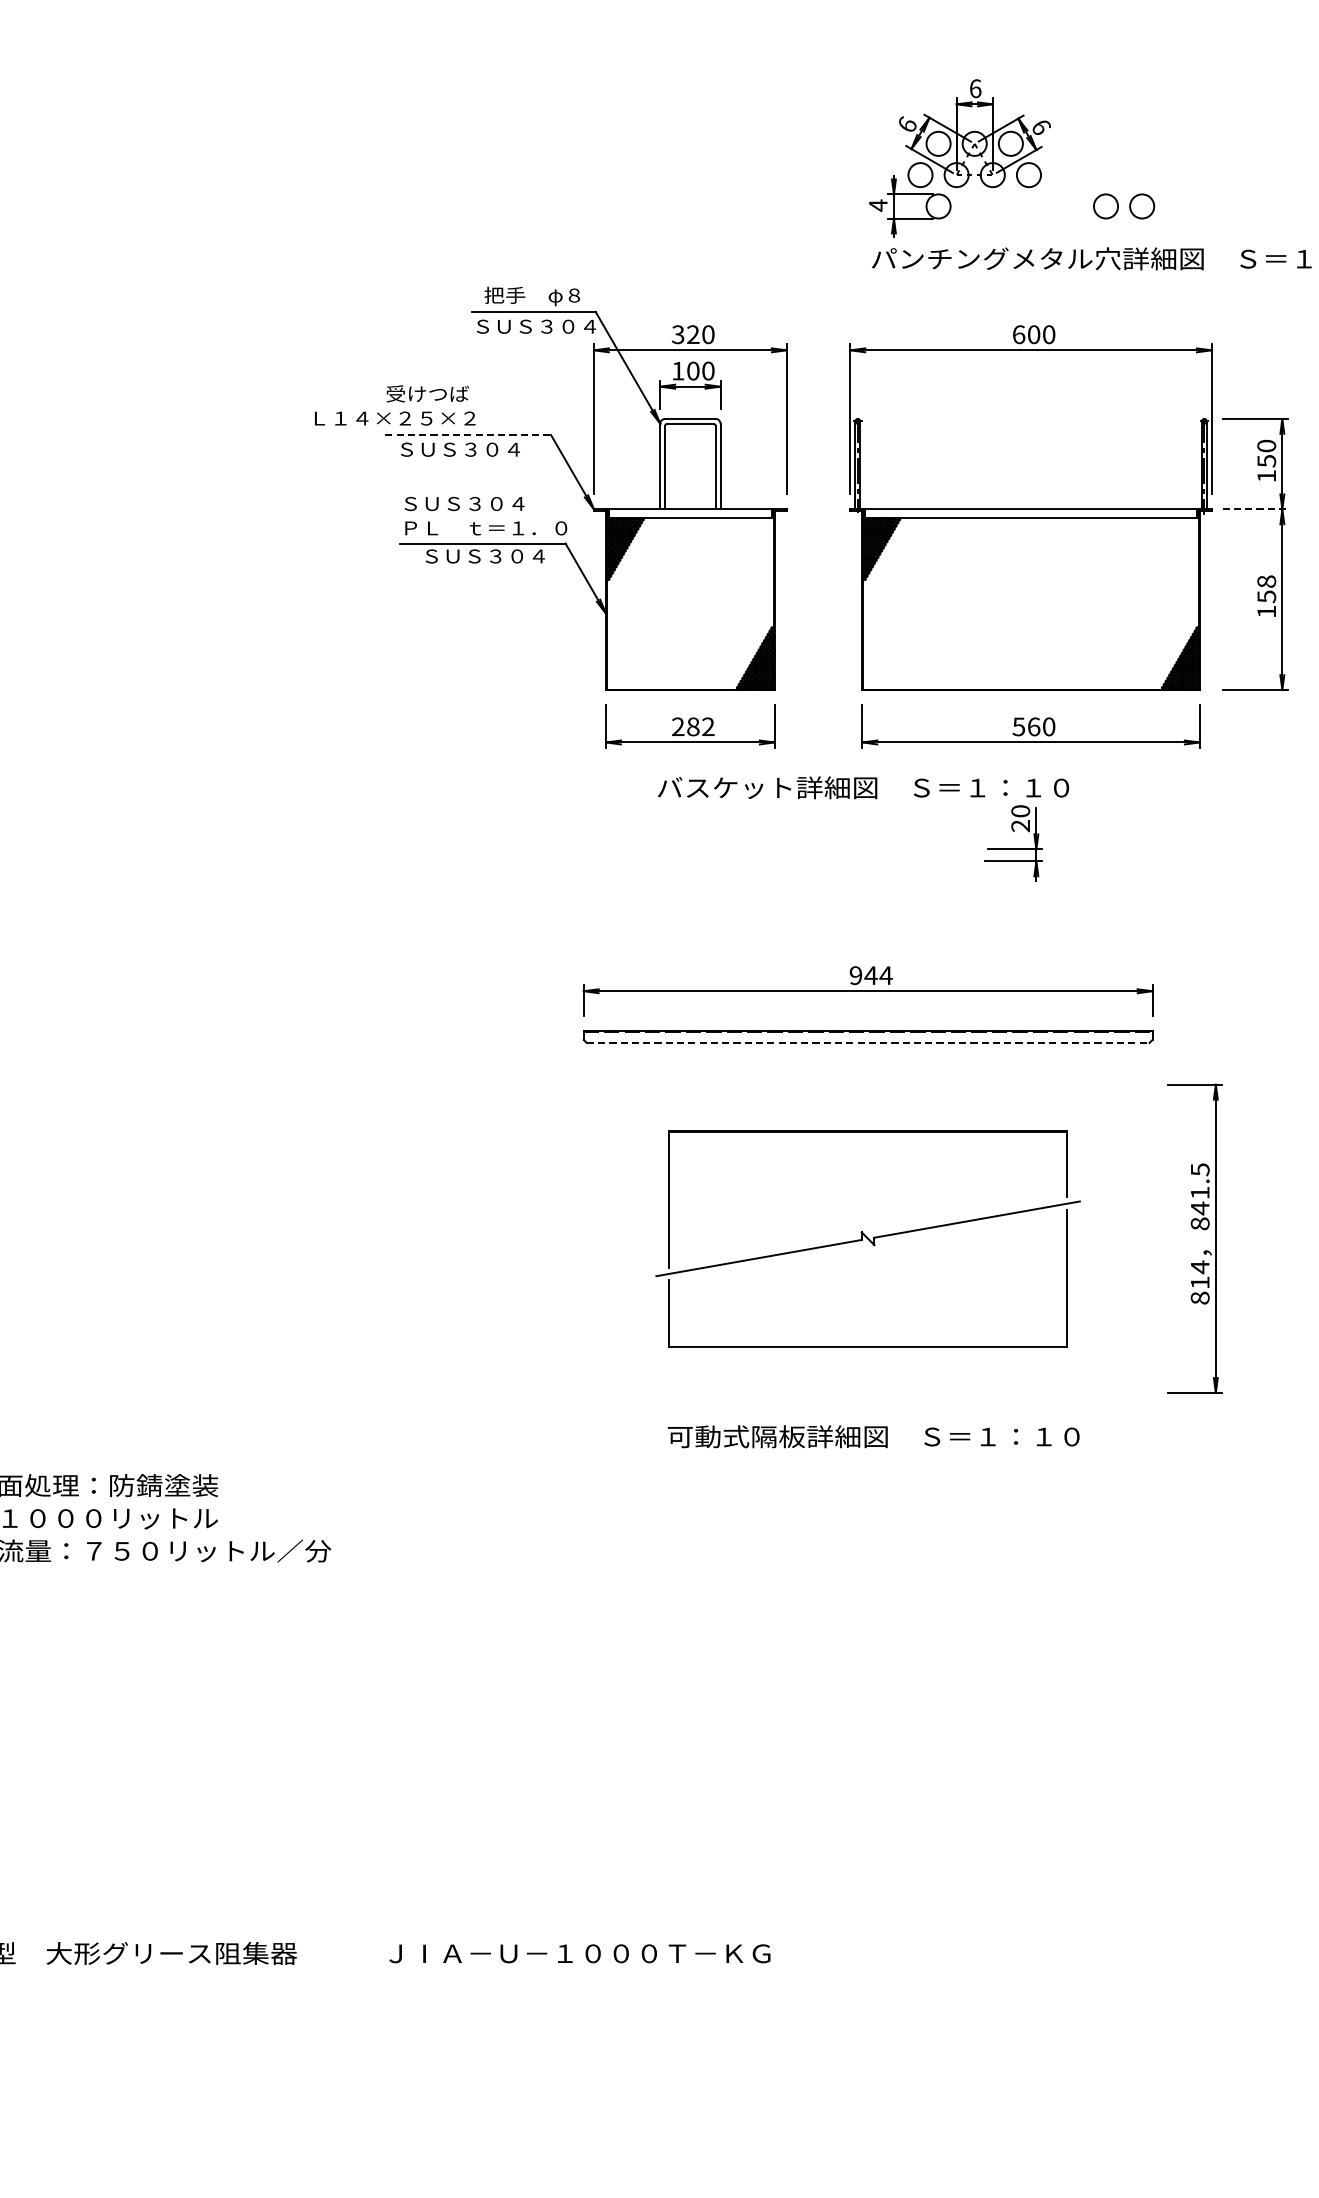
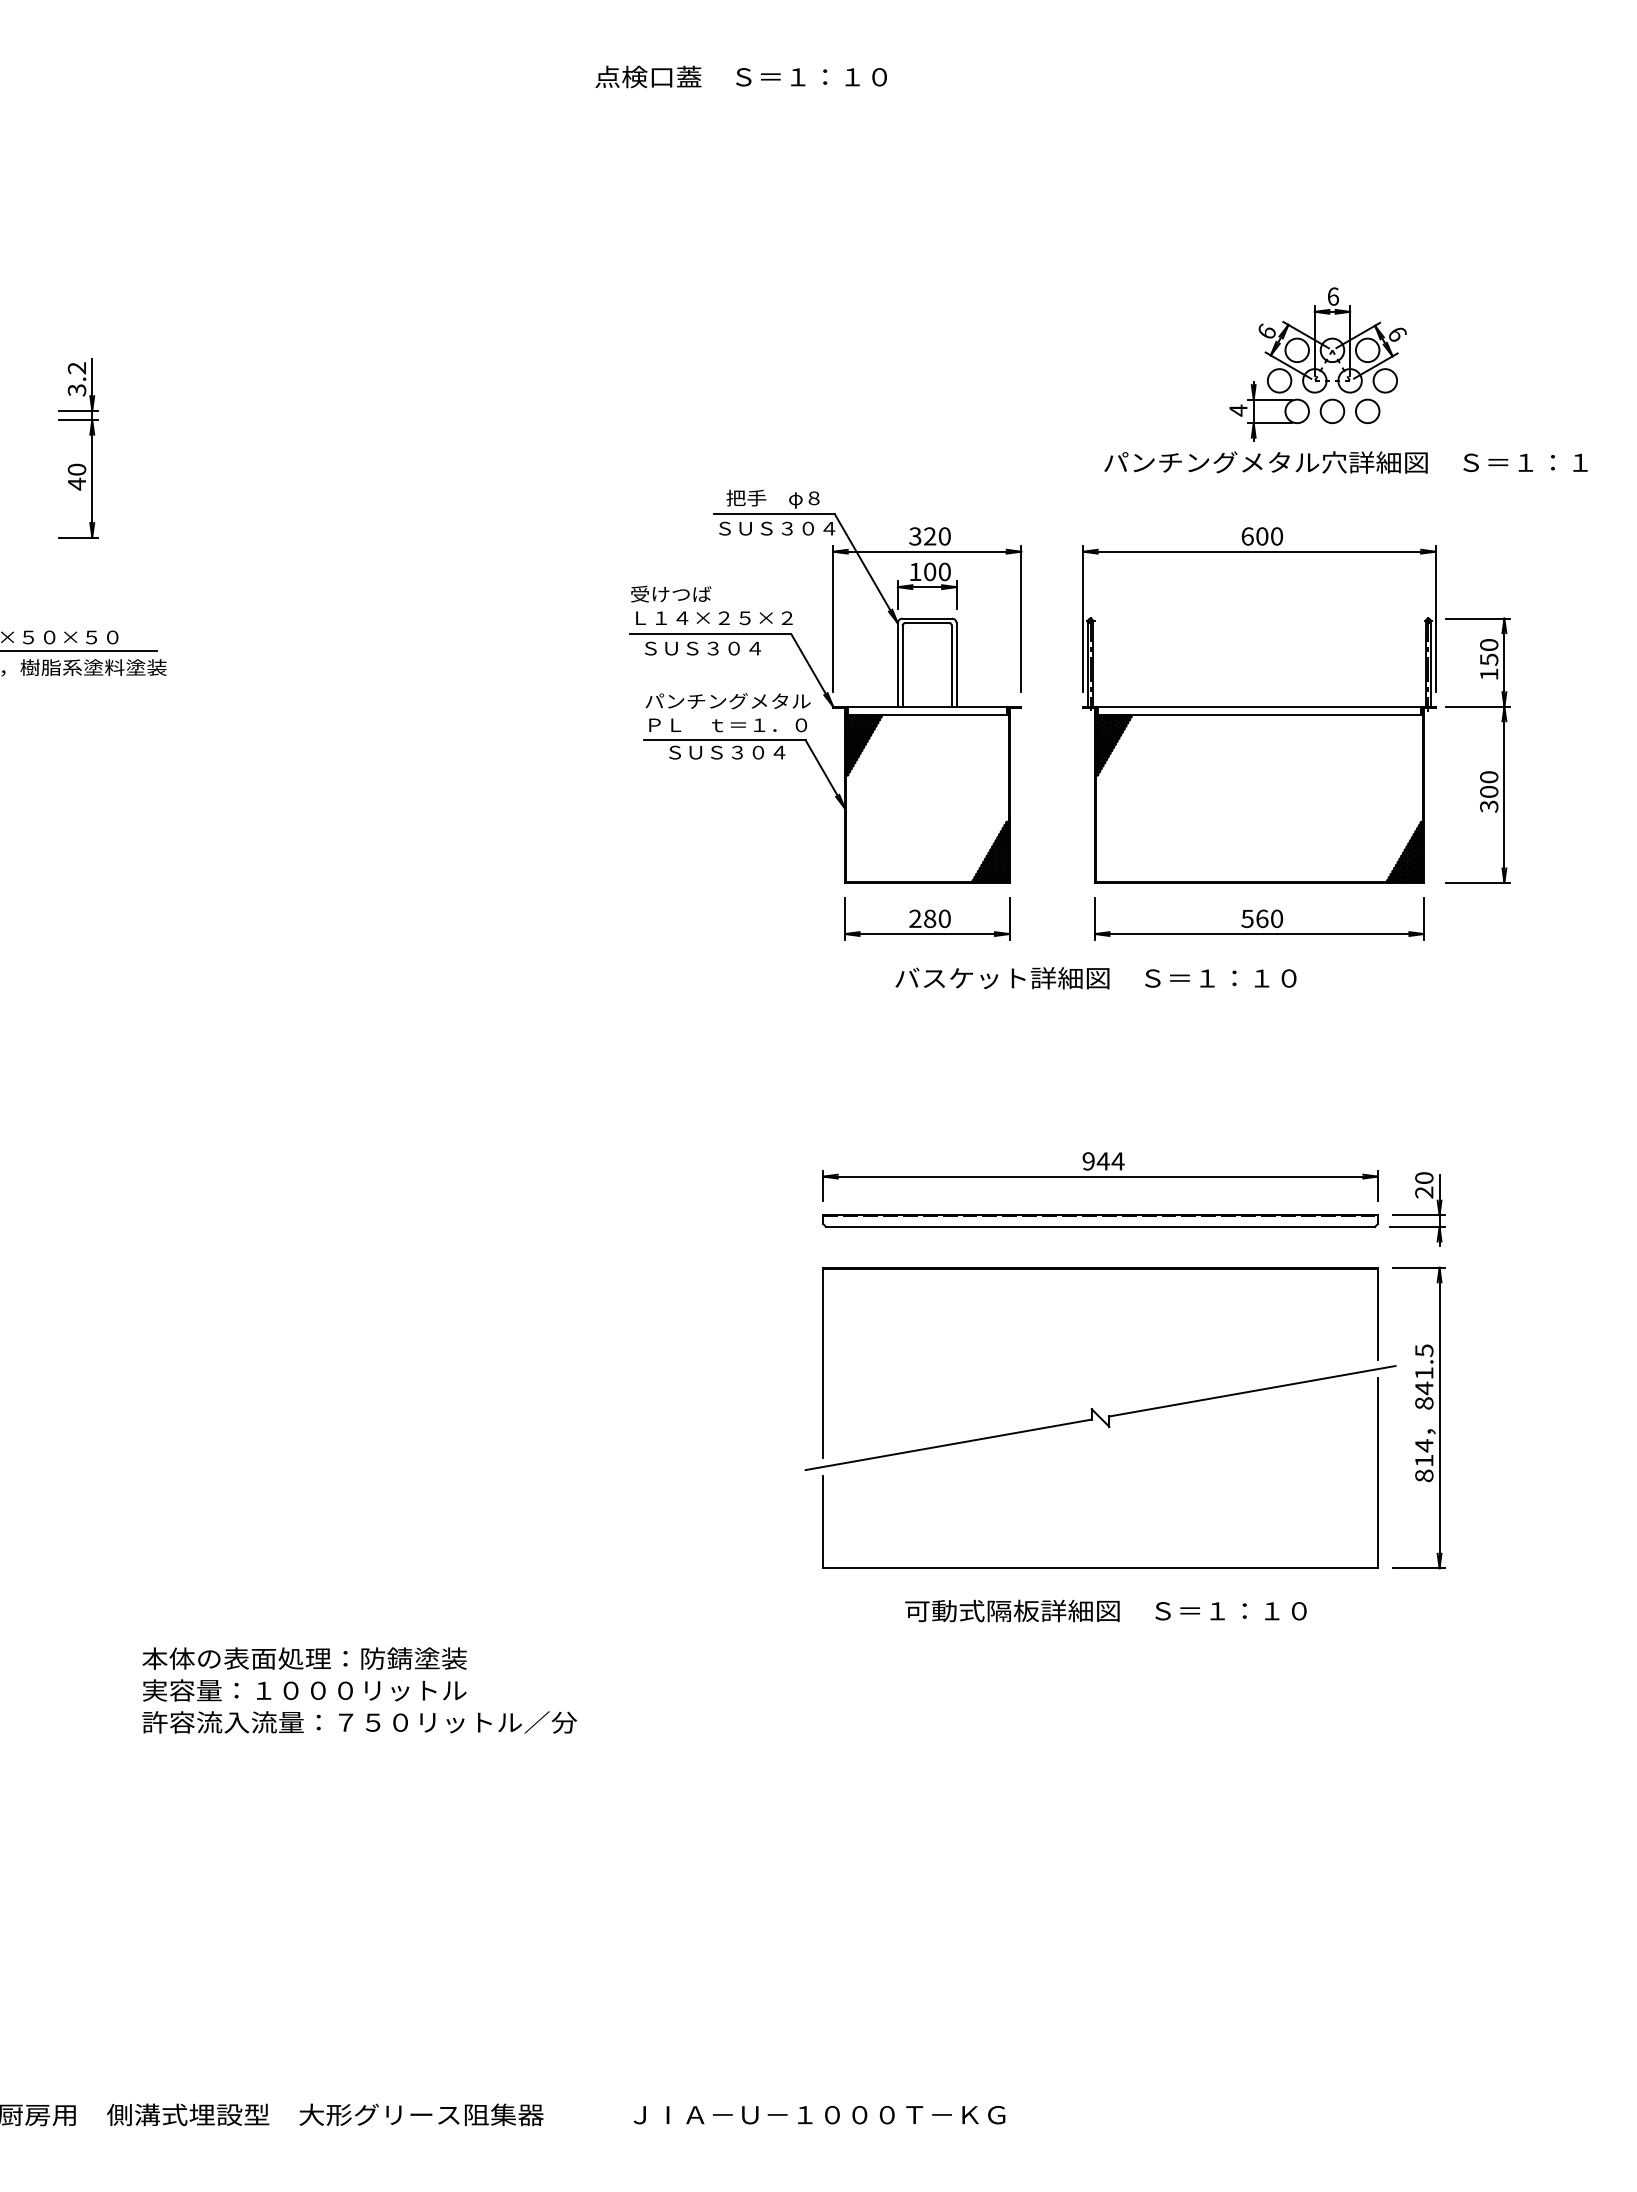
part: (959, 158) -> (1317, 364), moved
text: (395, 418) -> (714, 618), moved
line: (468, 435) -> (710, 634), dashed -> solid
text: (485, 503) -> (727, 701), ＳＵＳ３０４ -> パンチングメタル
line: (1255, 509) -> (1478, 706), dashed -> solid
text: (1267, 596) -> (1489, 791), 158 -> 300
text: (708, 726) -> (944, 918), 282 -> 280
part: (1013, 843) -> (1417, 1209), moved
line: (869, 1043) -> (1101, 1227), dashed -> solid
part: (868, 1238) -> (1100, 1417), size x1.43

